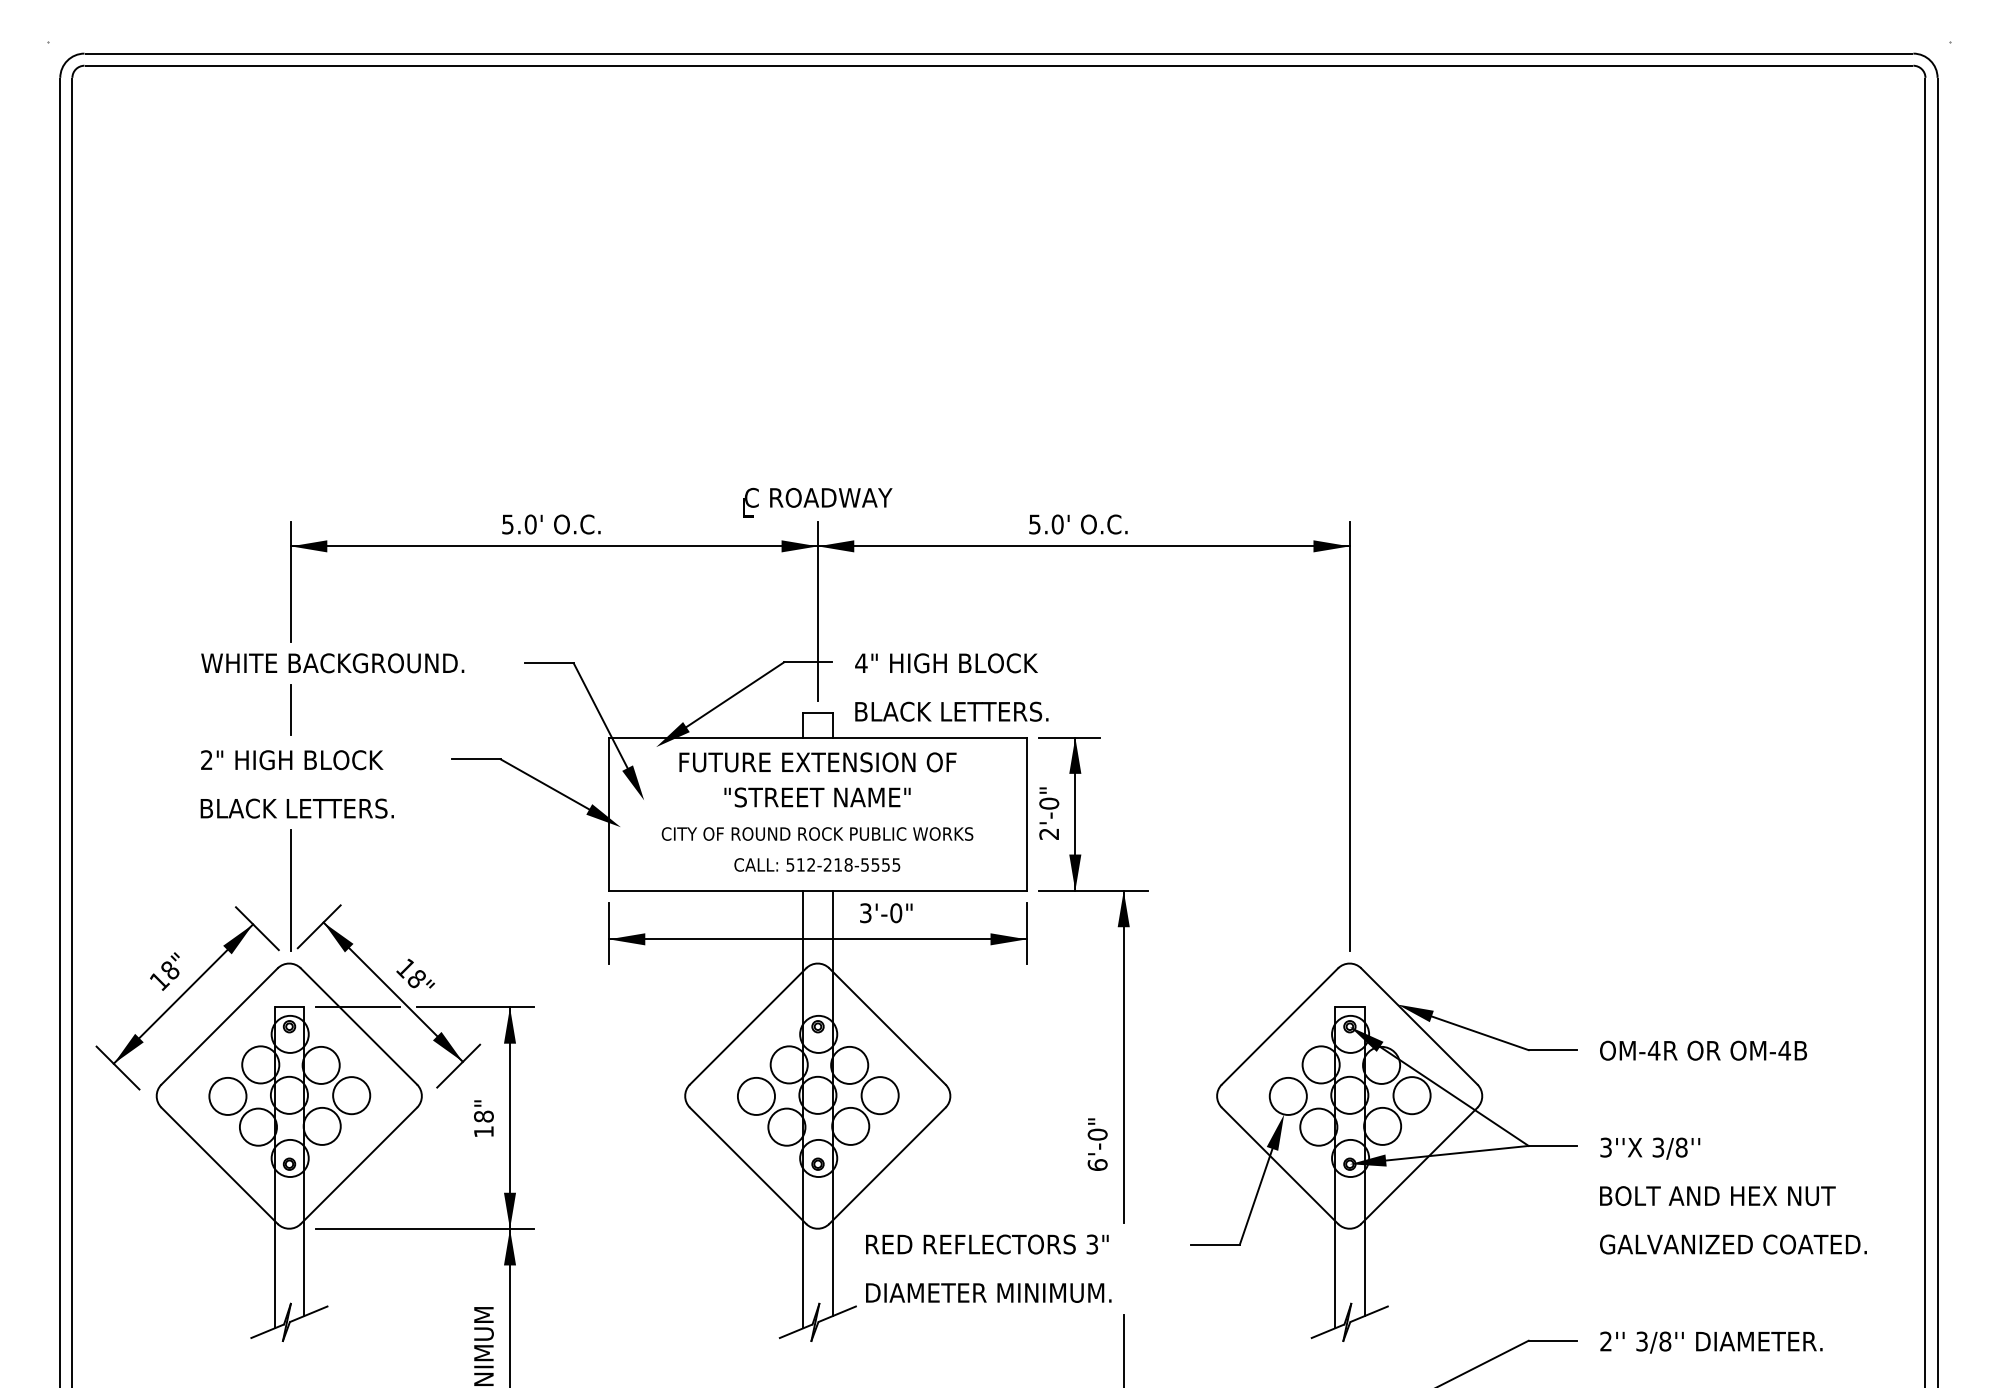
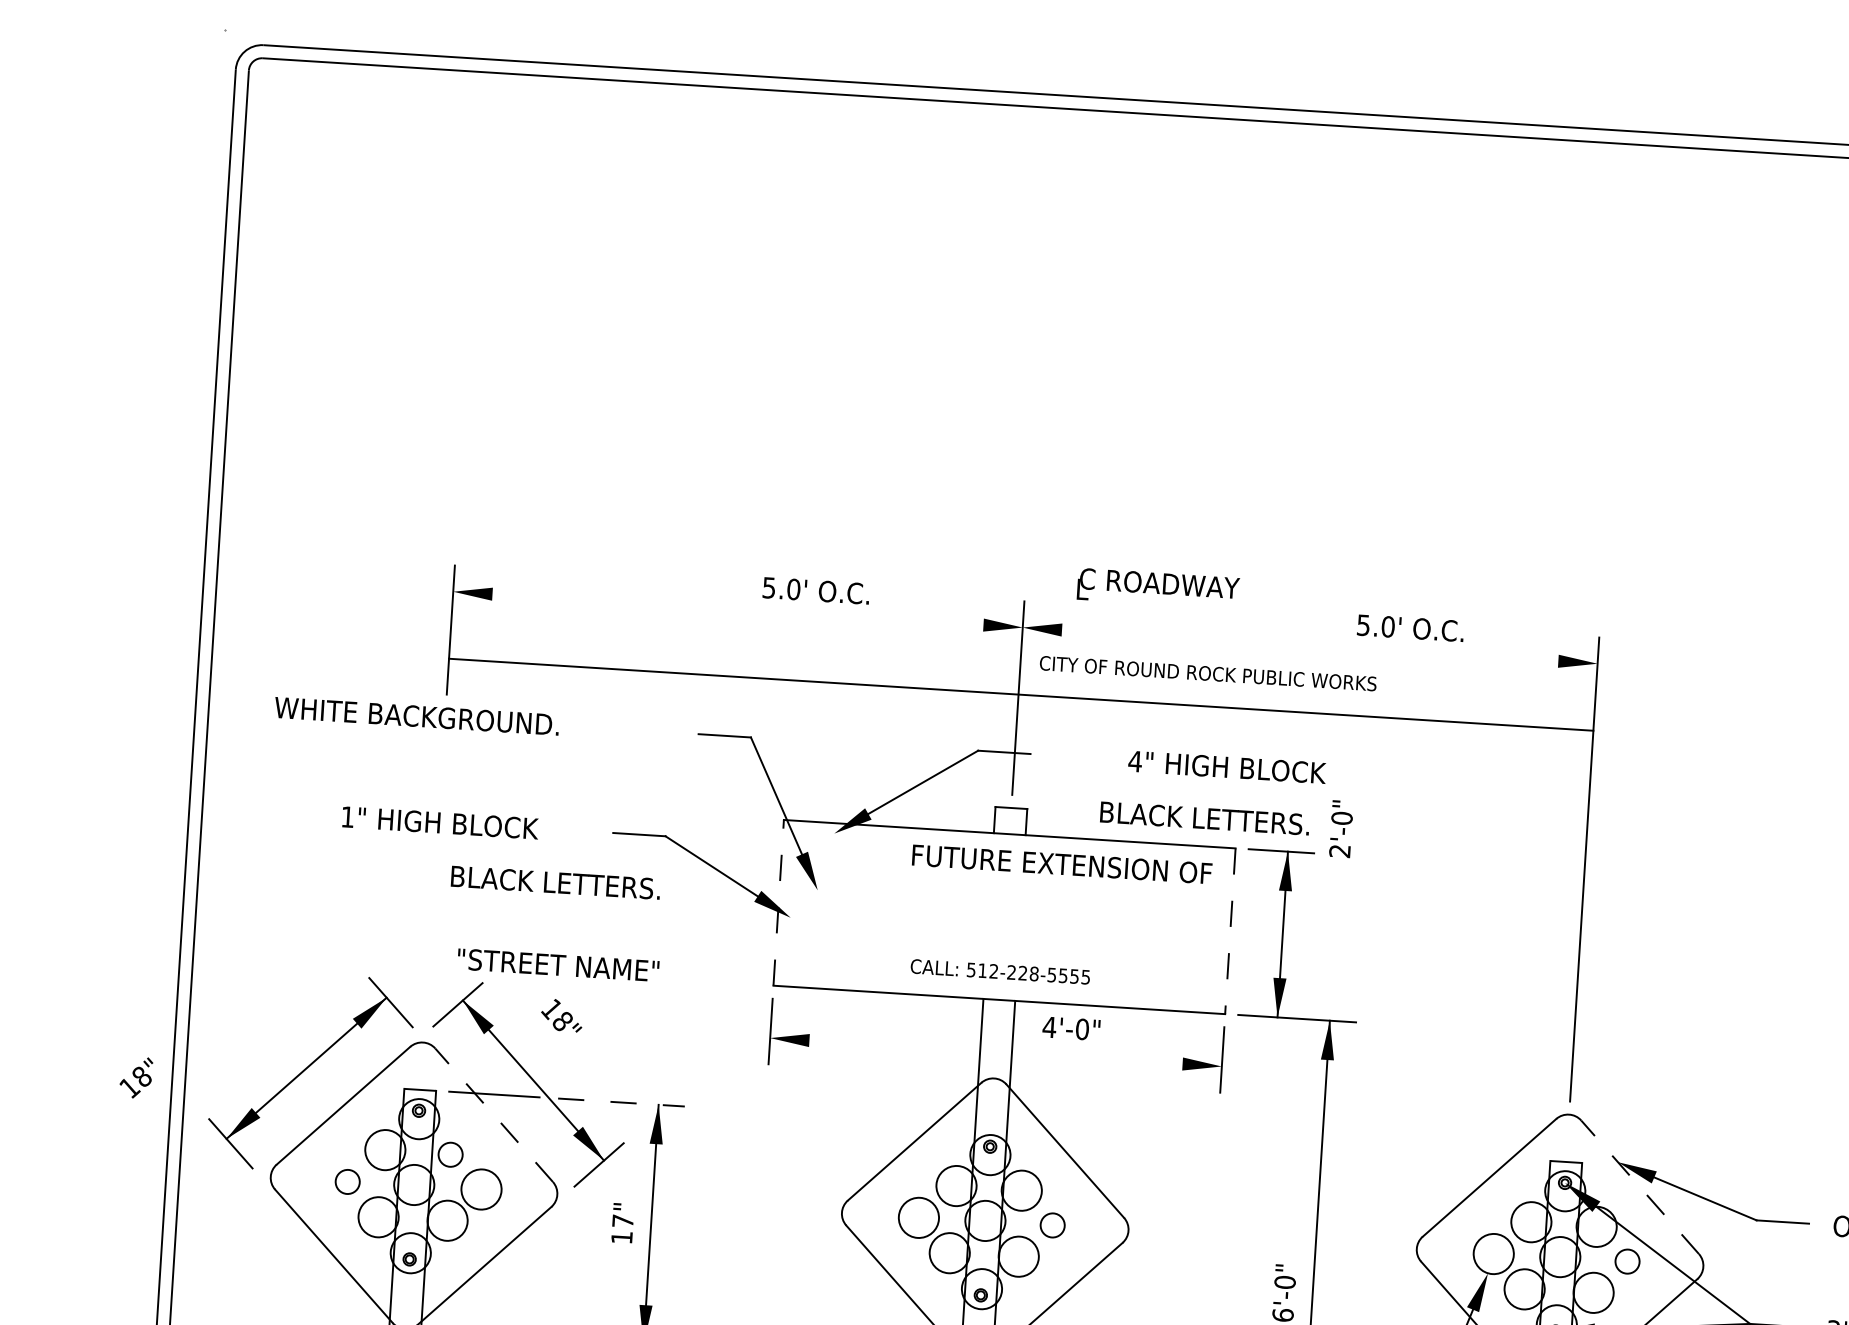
text: (817, 502) -> (1158, 588), moved
text: (551, 524) -> (816, 590), moved
text: (1078, 524) -> (1410, 628), moved
line: (819, 546) -> (1020, 694), moved
text: (332, 663) -> (416, 716), moved
text: (946, 663) -> (1227, 767), moved
line: (290, 709) -> (441, 768), removed
text: (951, 711) -> (1204, 818), moved
text: (206, 759) -> (347, 816), 2" -> 1"
text: (817, 762) -> (1061, 864), moved
text: (817, 797) -> (558, 965), moved
text: (296, 808) -> (554, 882), moved
text: (1049, 813) -> (1341, 828), moved
line: (608, 814) -> (778, 903), solid -> dashed
line: (1026, 814) -> (1229, 931), solid -> dashed
text: (817, 833) -> (1208, 673), moved
text: (837, 864) -> (1022, 972), 512-218-5555 -> 512-228-5555
line: (290, 890) -> (429, 963), removed
text: (865, 913) -> (1049, 1027), 3'-0" -> 4'-0"
line: (817, 939) -> (995, 1052), removed
text: (164, 971) -> (135, 1077), moved
text: (415, 973) -> (561, 1015), moved
line: (475, 1007) -> (621, 1102), solid -> dashed
line: (358, 1026) -> (493, 1115), solid -> dashed
line: (1419, 1026) -> (1640, 1187), solid -> dashed
circle: (320, 1064) -> (449, 1153), size x0.6
circle: (227, 1095) -> (347, 1180), size x0.6
circle: (879, 1095) -> (1051, 1225), size x0.6
circle: (1411, 1095) -> (1626, 1261), size x0.6
text: (483, 1116) -> (622, 1221), 18" -> 17"

